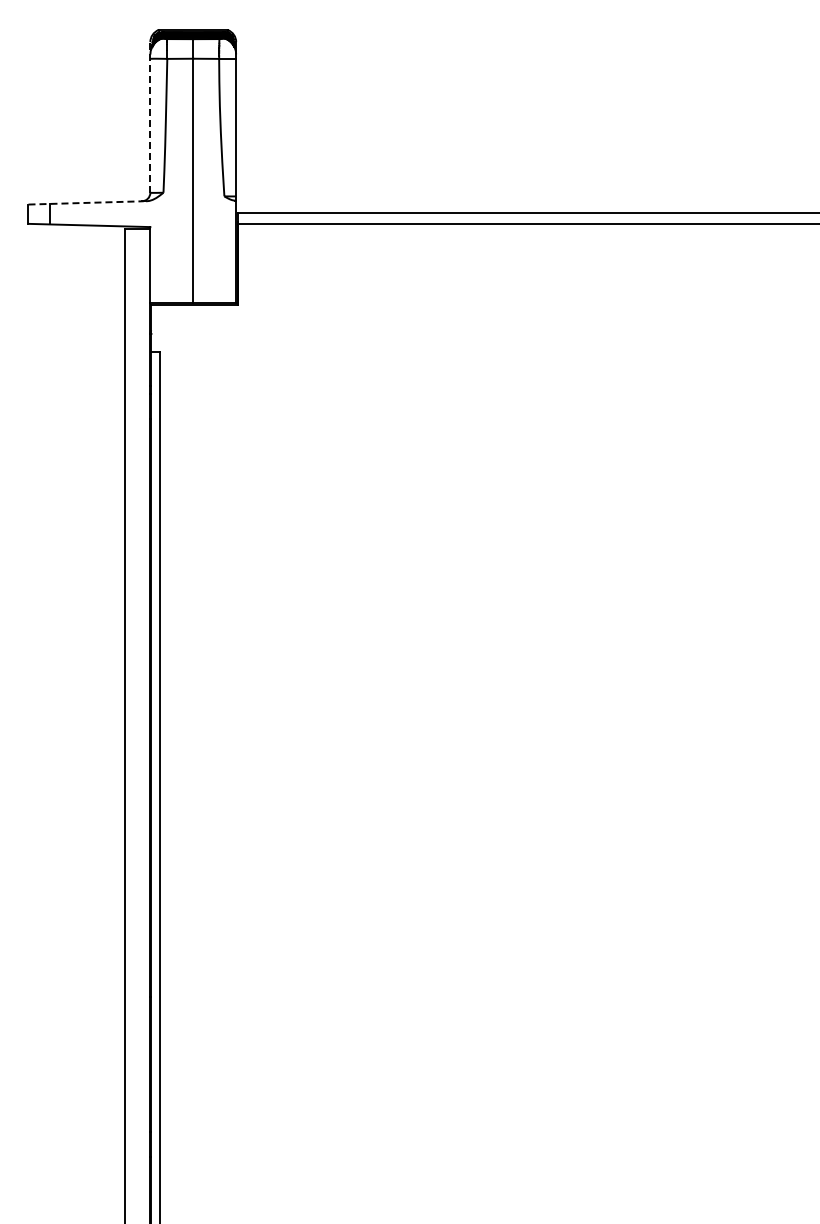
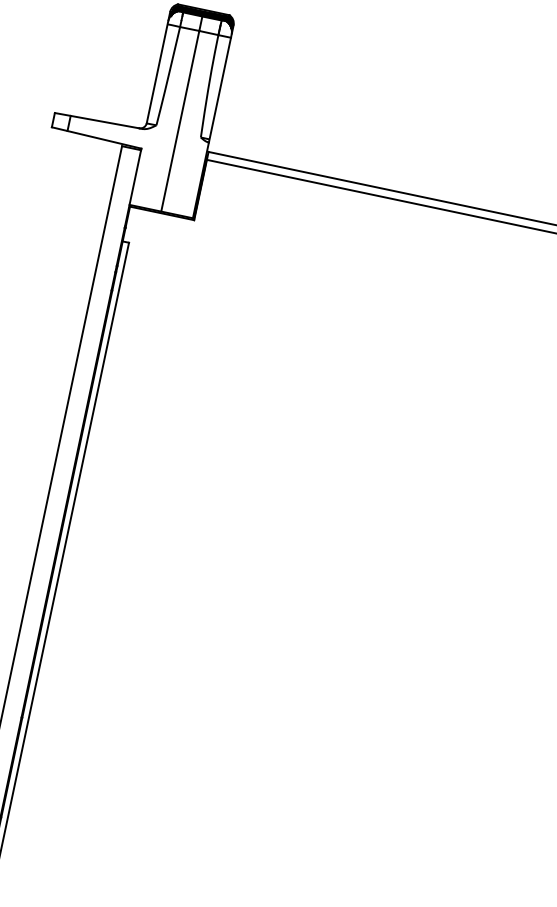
line: (150, 116) -> (158, 66), dashed -> solid
line: (85, 202) -> (97, 120), dashed -> solid

